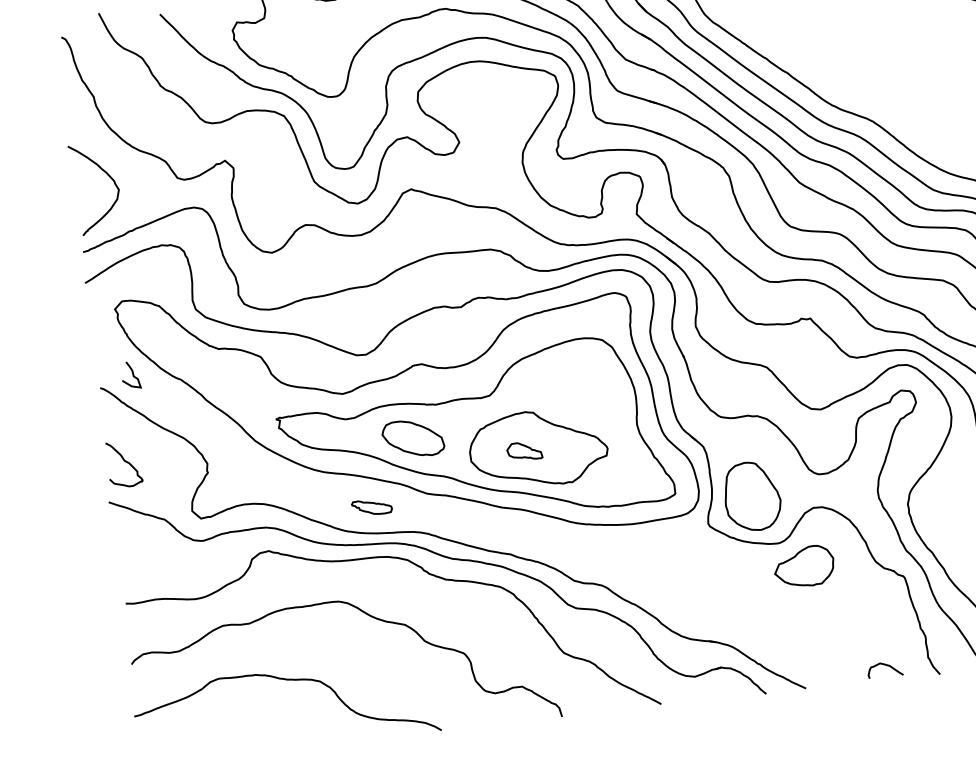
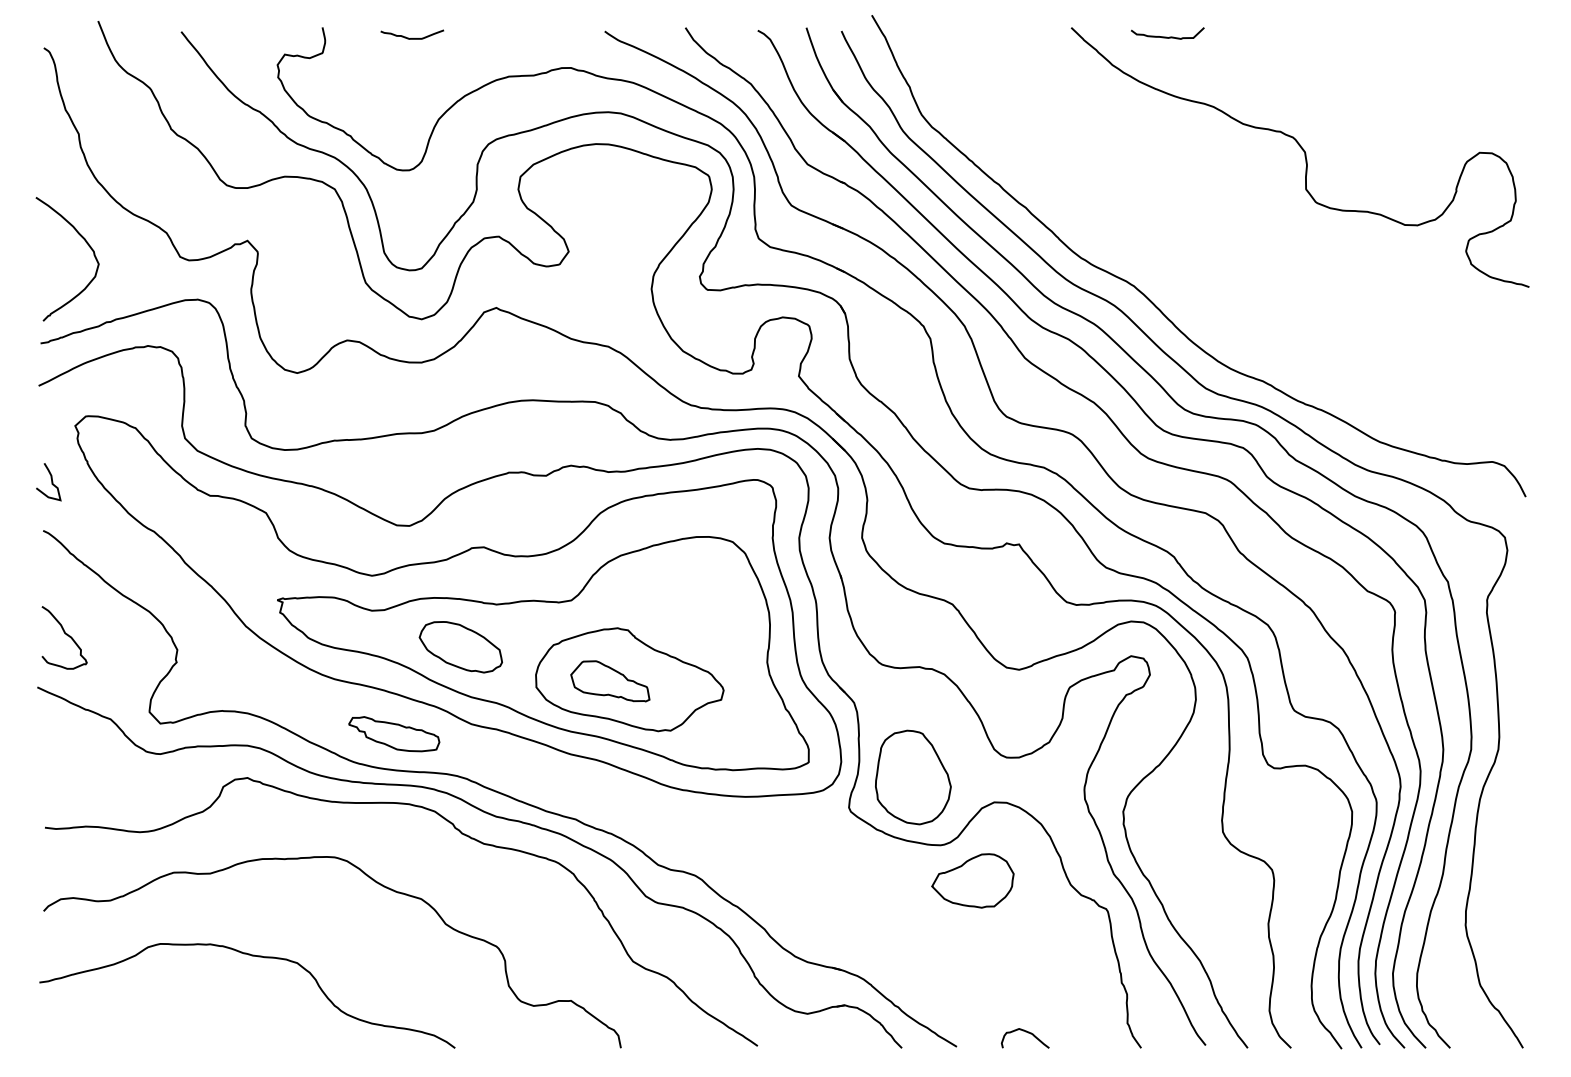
curve: (132, 375) -> (51, 482), moved
part: (524, 451) -> (610, 681), size x1.67
part: (372, 507) -> (394, 734), size x1.67
curve: (887, 665) -> (1028, 1033), moved

